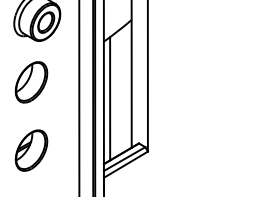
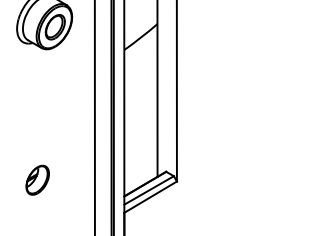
part: (31, 82) -> (37, 98), removed
line: (110, 98) -> (132, 118), removed
part: (31, 150) -> (37, 180), size x0.6

